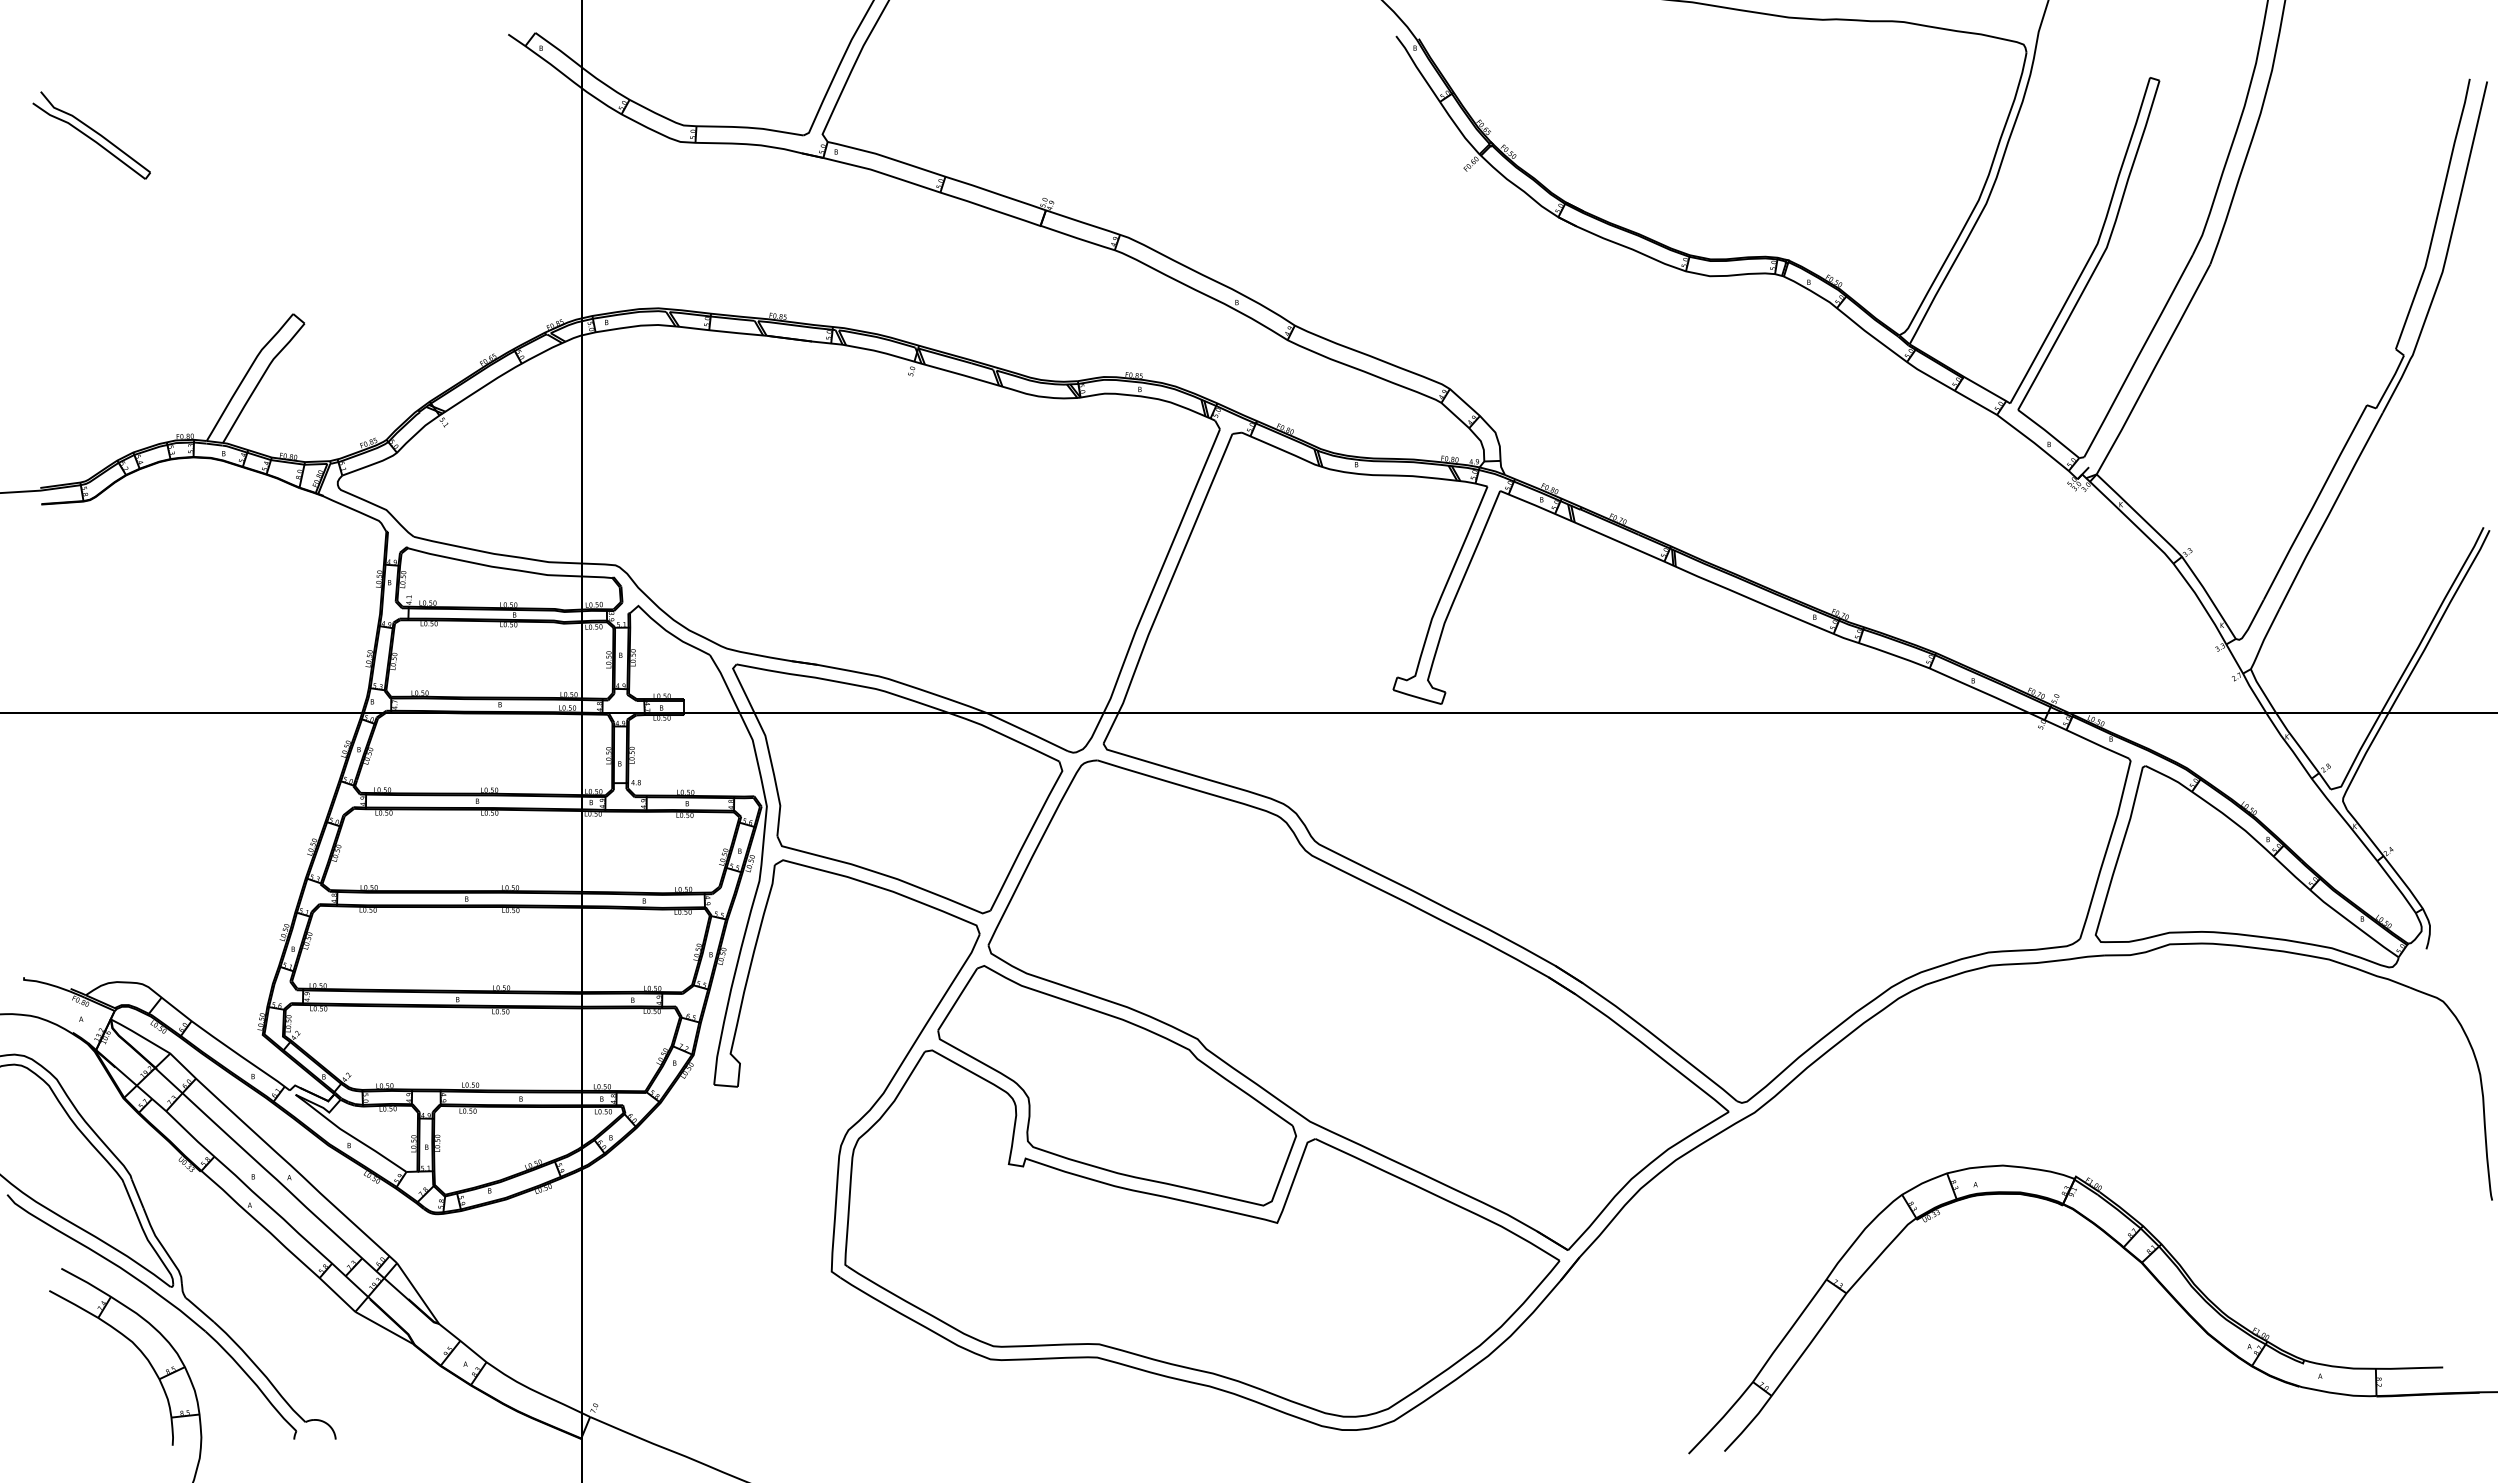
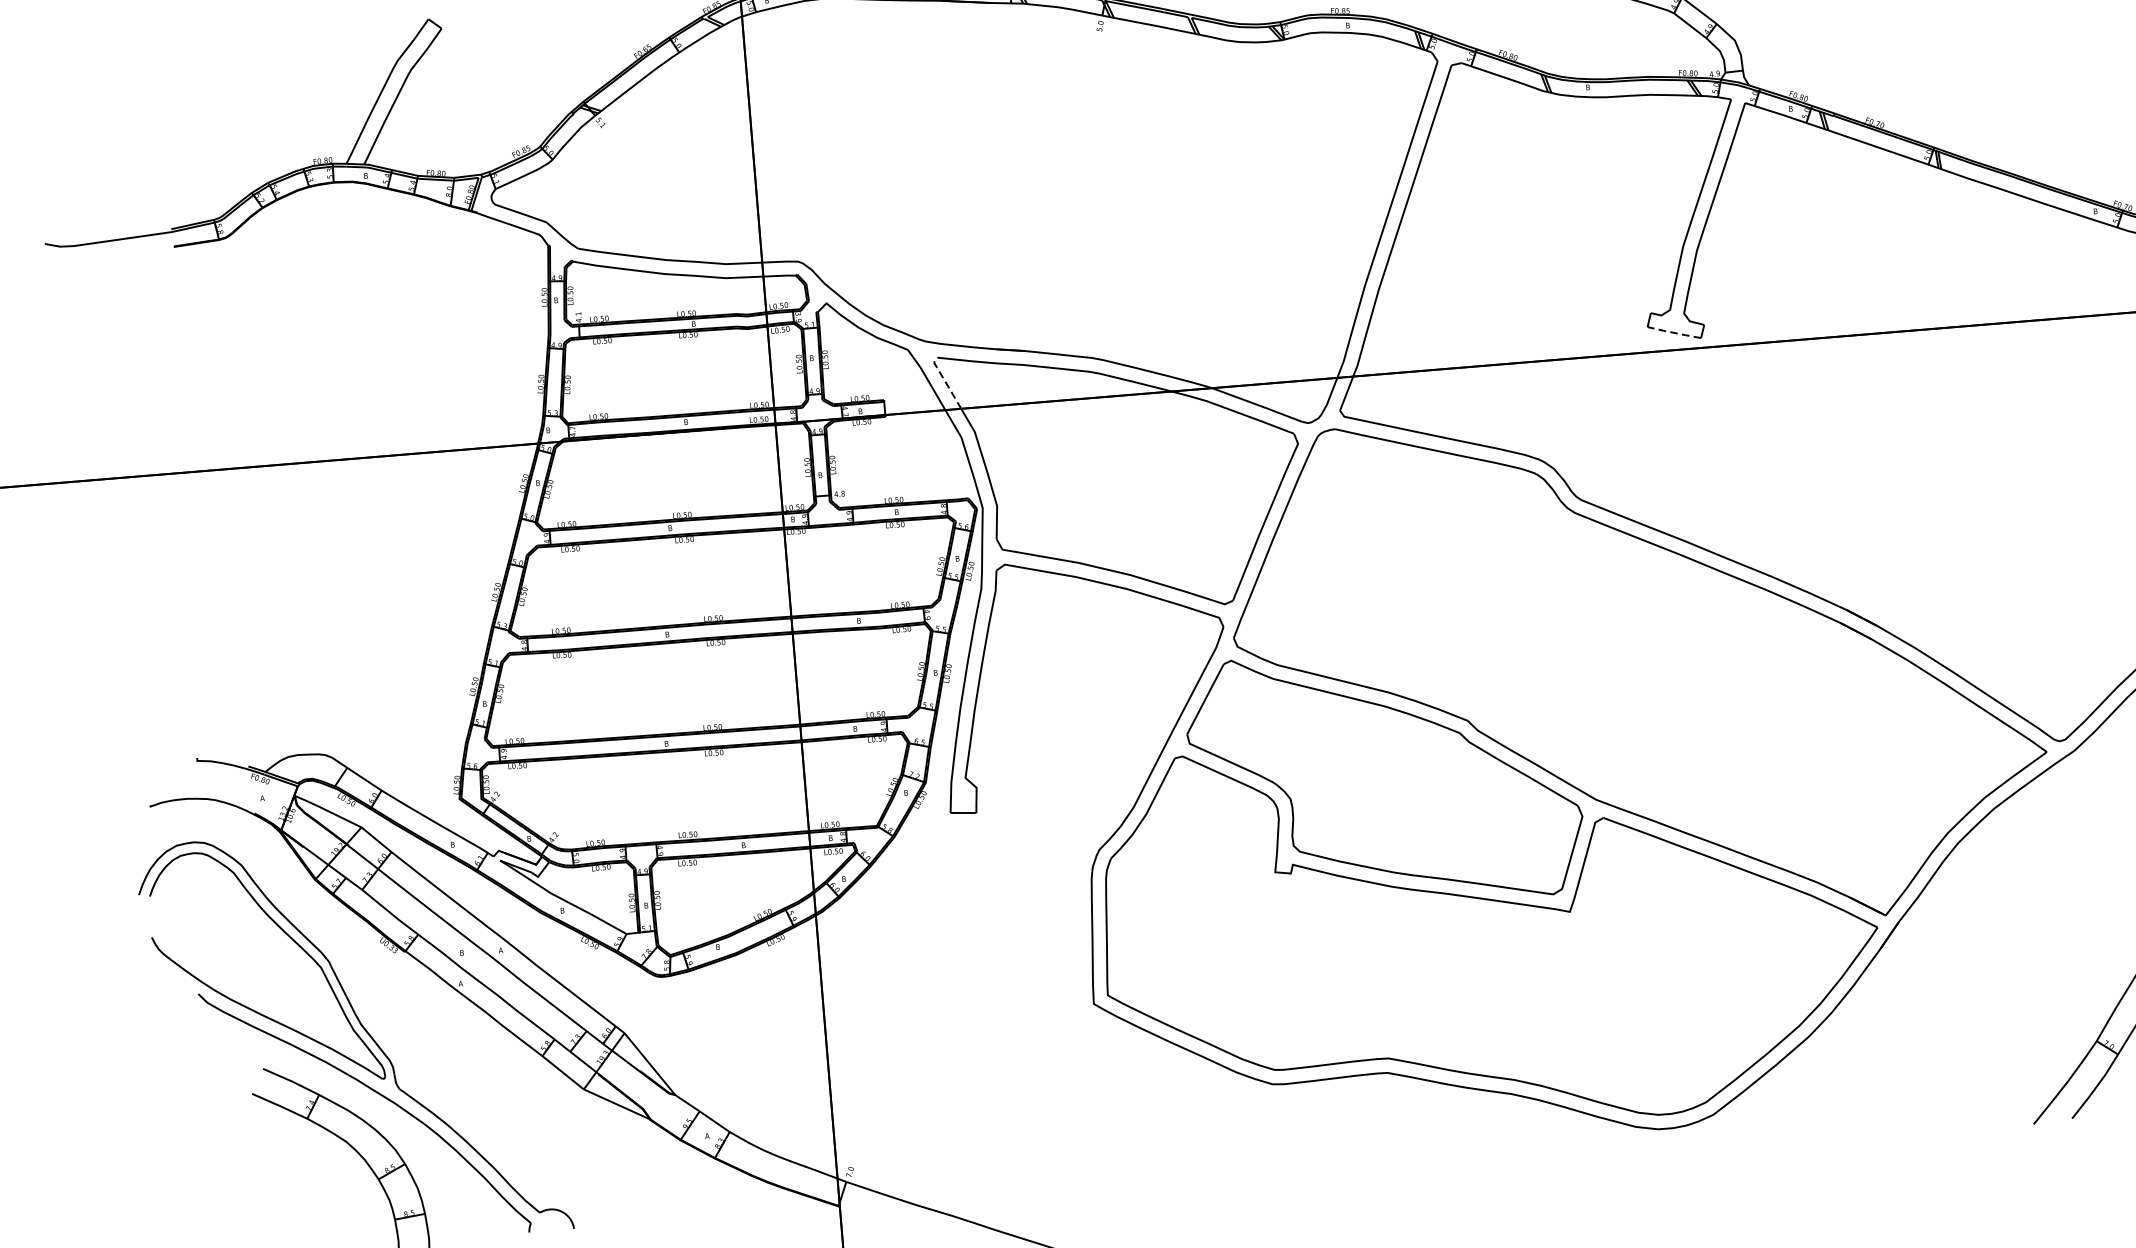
line: (742, 688) -> (945, 383), solid -> dashed
line: (1417, 697) -> (1674, 333), solid -> dashed

